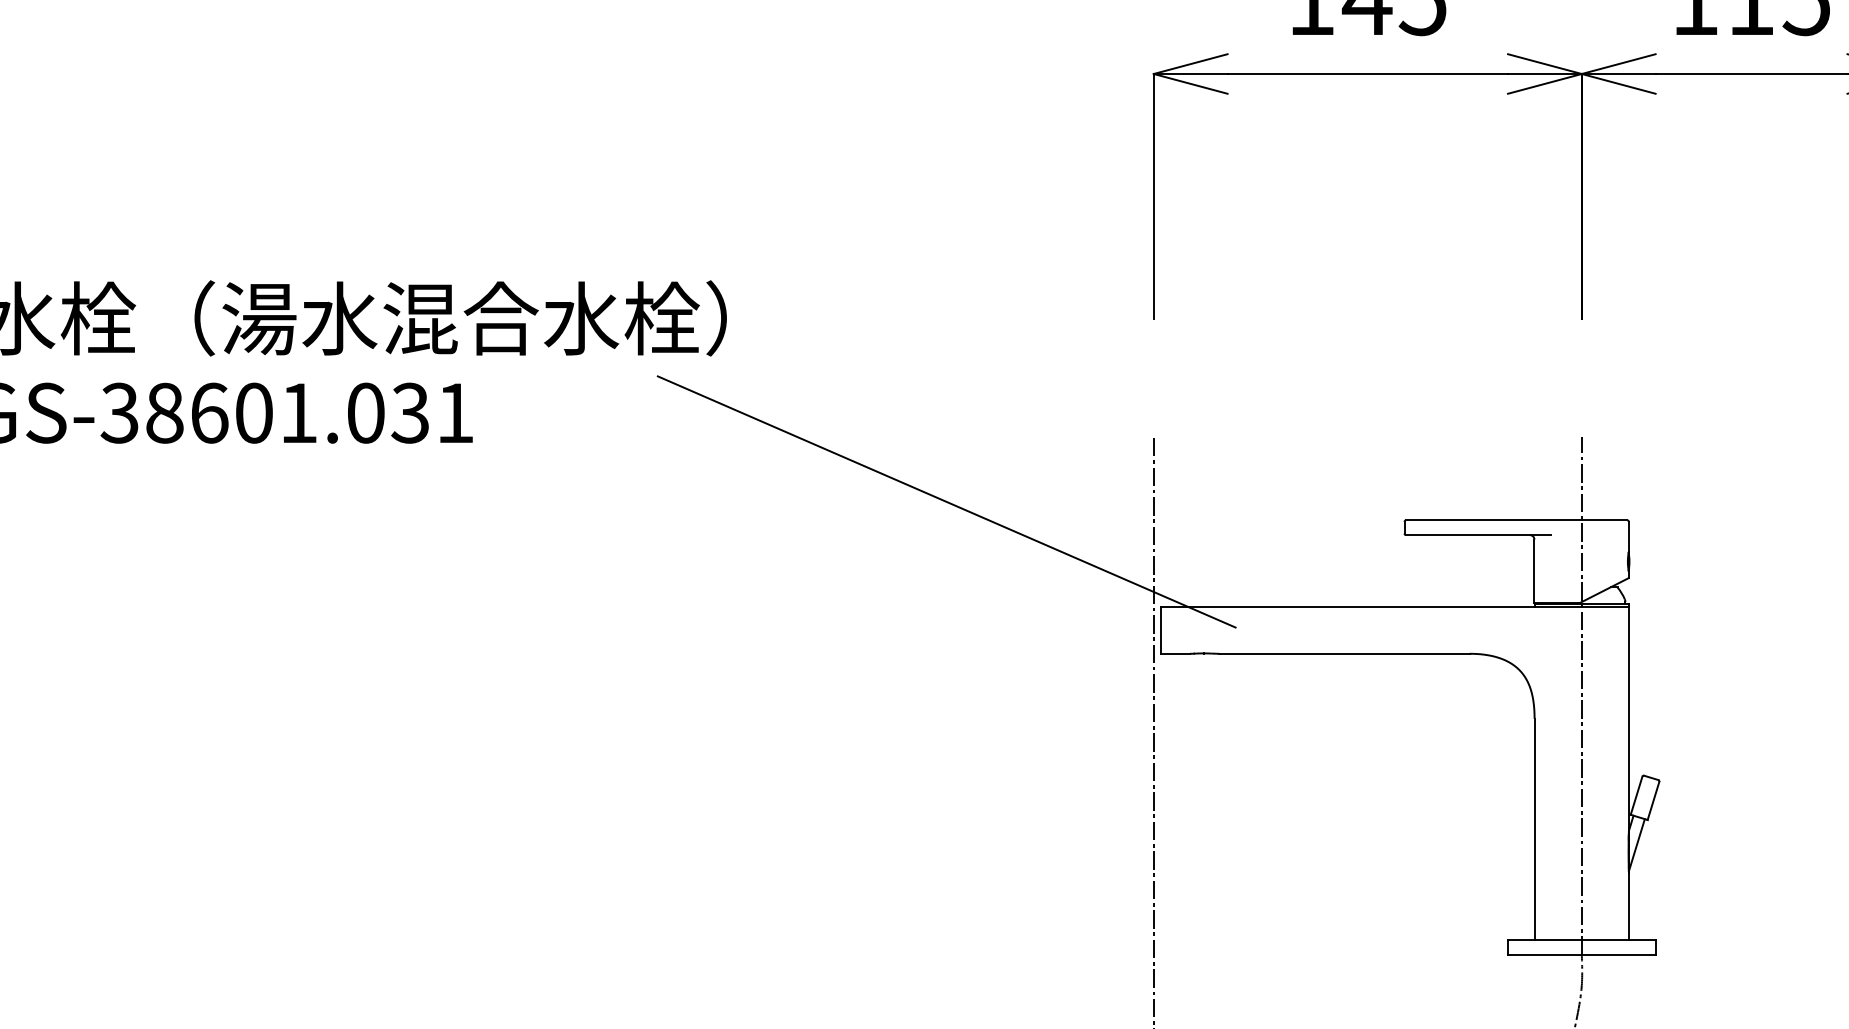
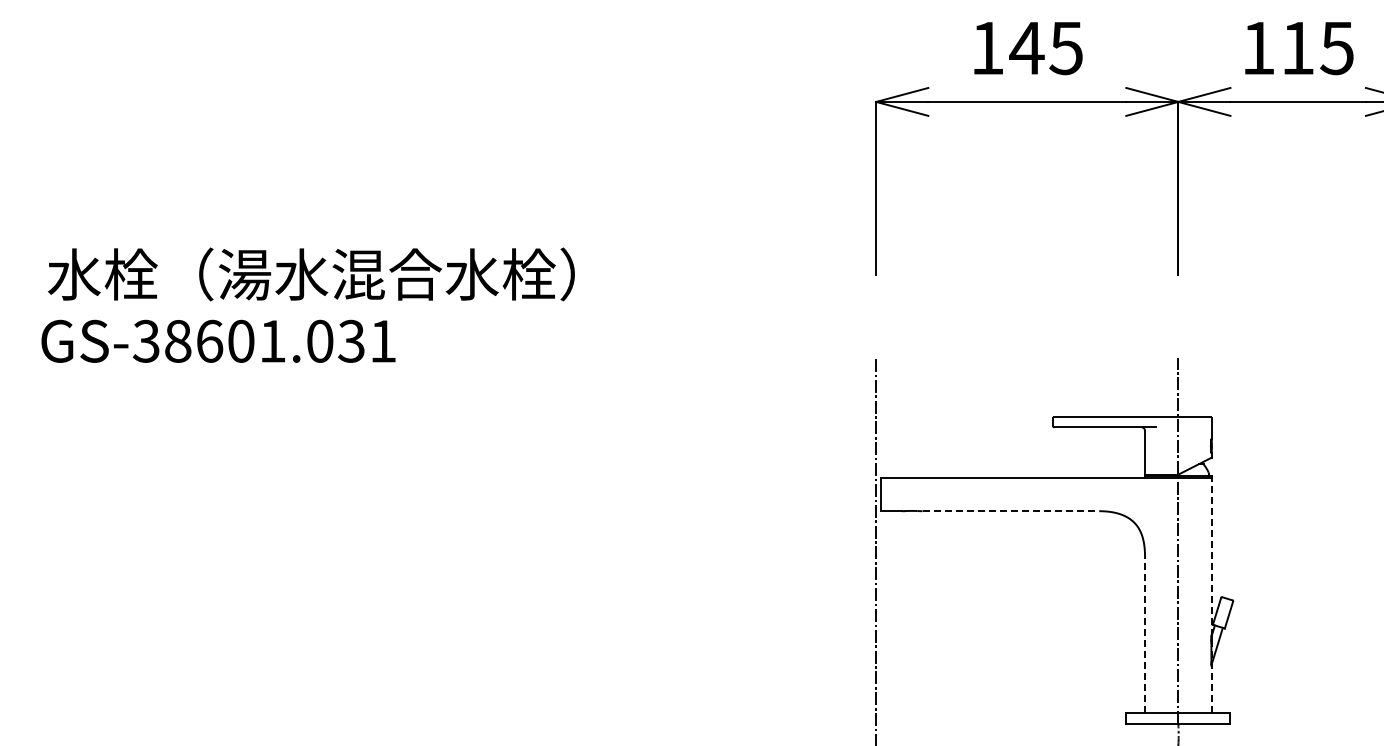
line: (947, 501) -> (730, 403), removed
line: (1345, 654) -> (1011, 511), solid -> dashed
line: (1628, 773) -> (1211, 595), solid -> dashed
line: (1535, 828) -> (1145, 634), solid -> dashed

